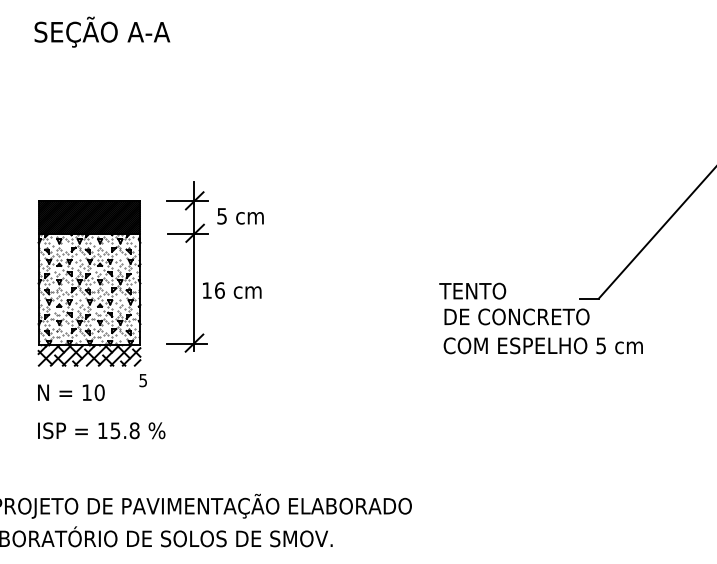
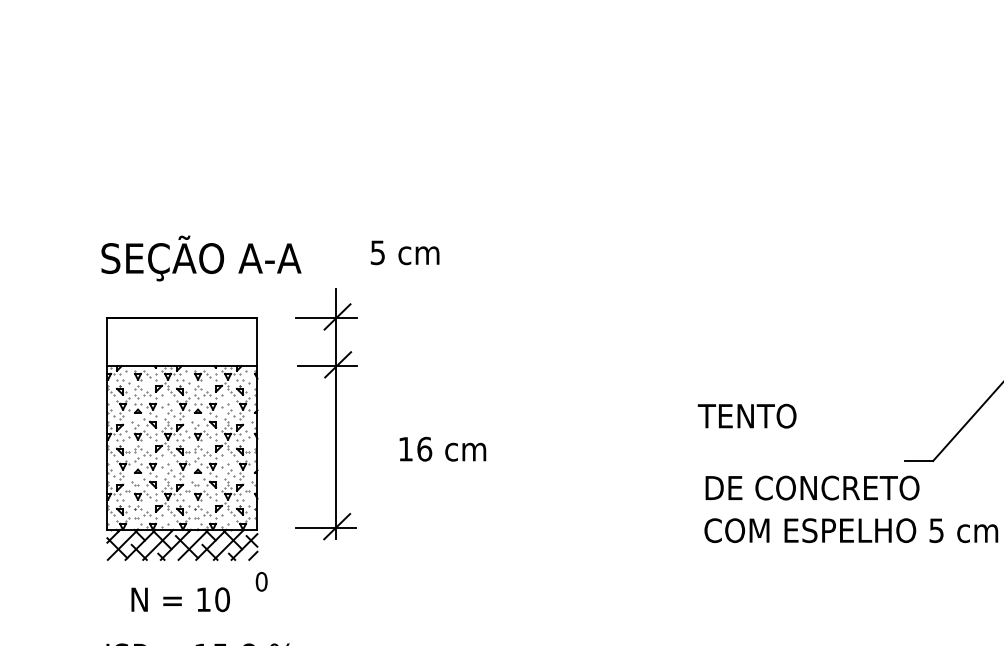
text: (102, 31) -> (201, 257), moved
text: (240, 216) -> (404, 253), moved
hatch: (89, 217) -> (182, 341), removed
text: (232, 290) -> (443, 449), moved
text: (472, 290) -> (746, 415), moved
text: (143, 380) -> (261, 581), 5 -> 0
text: (71, 392) -> (180, 599), moved

